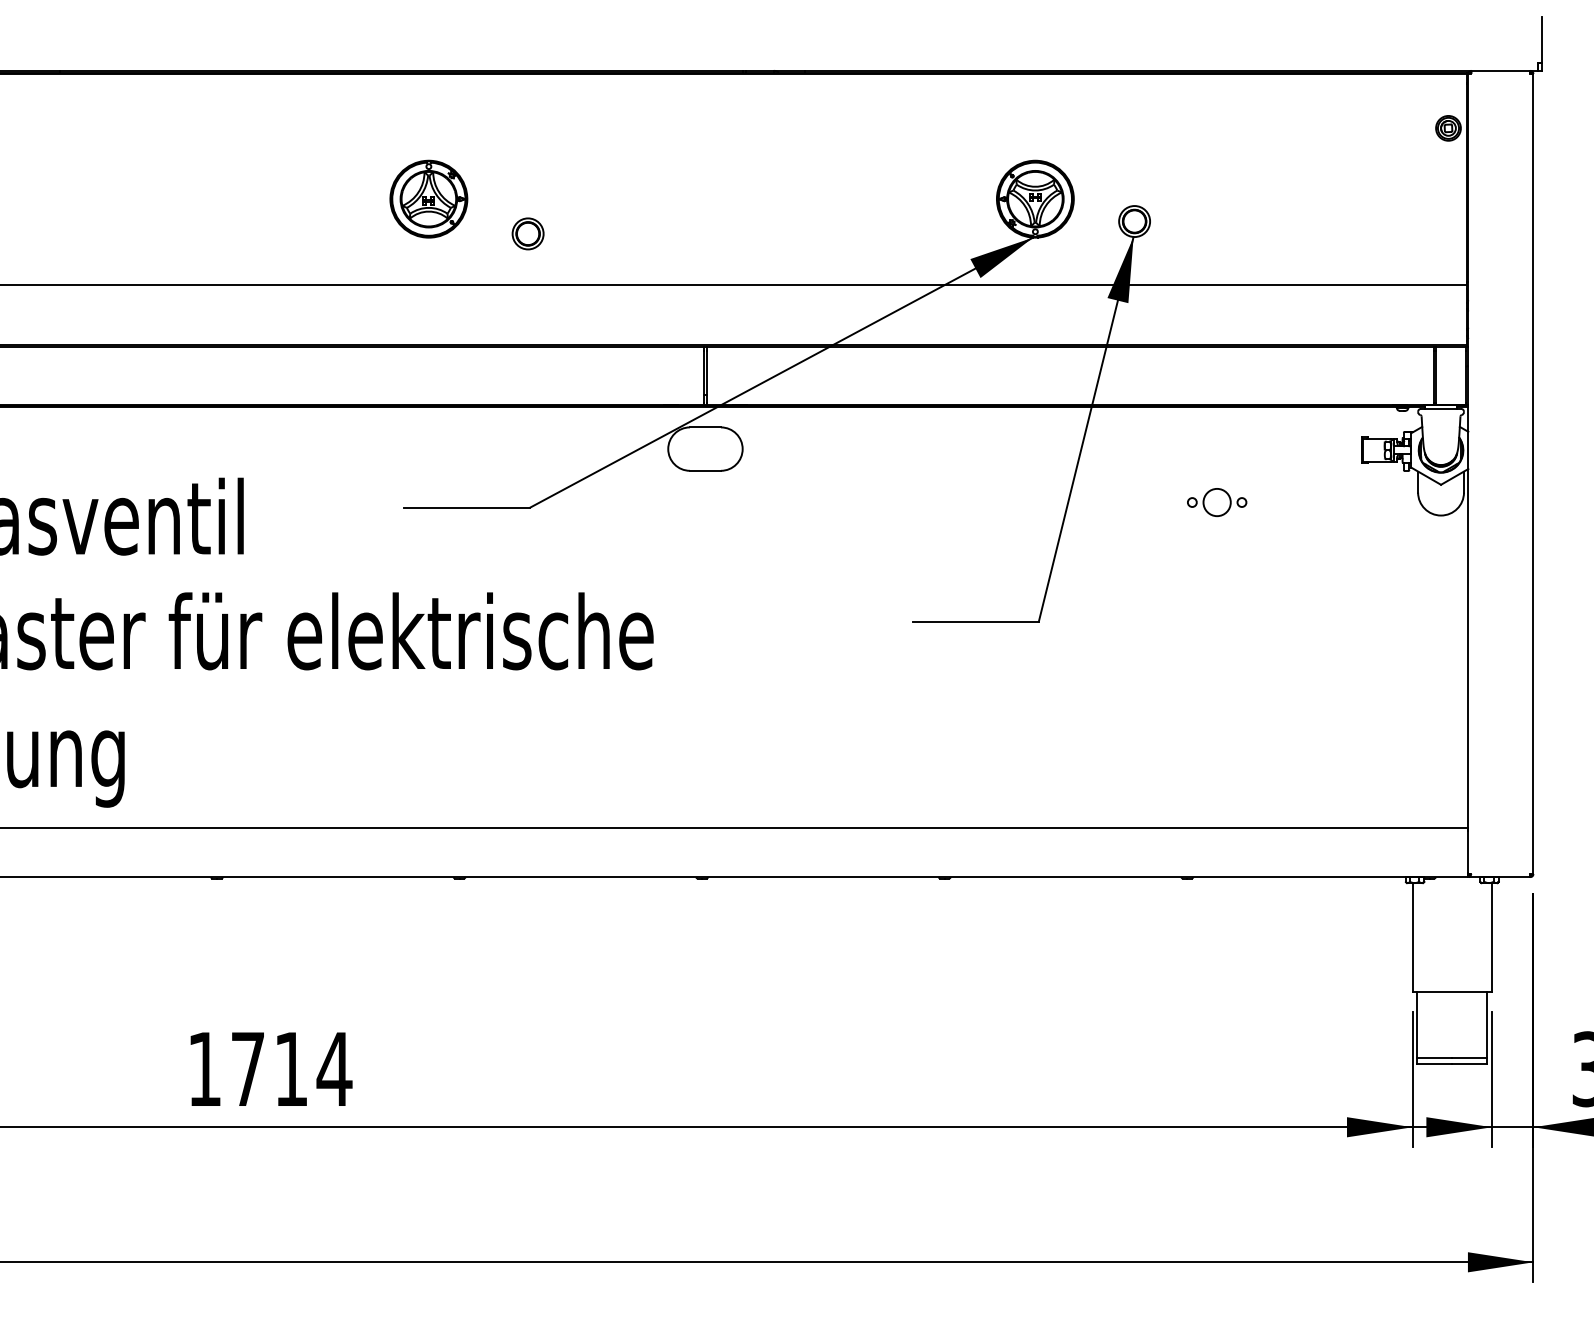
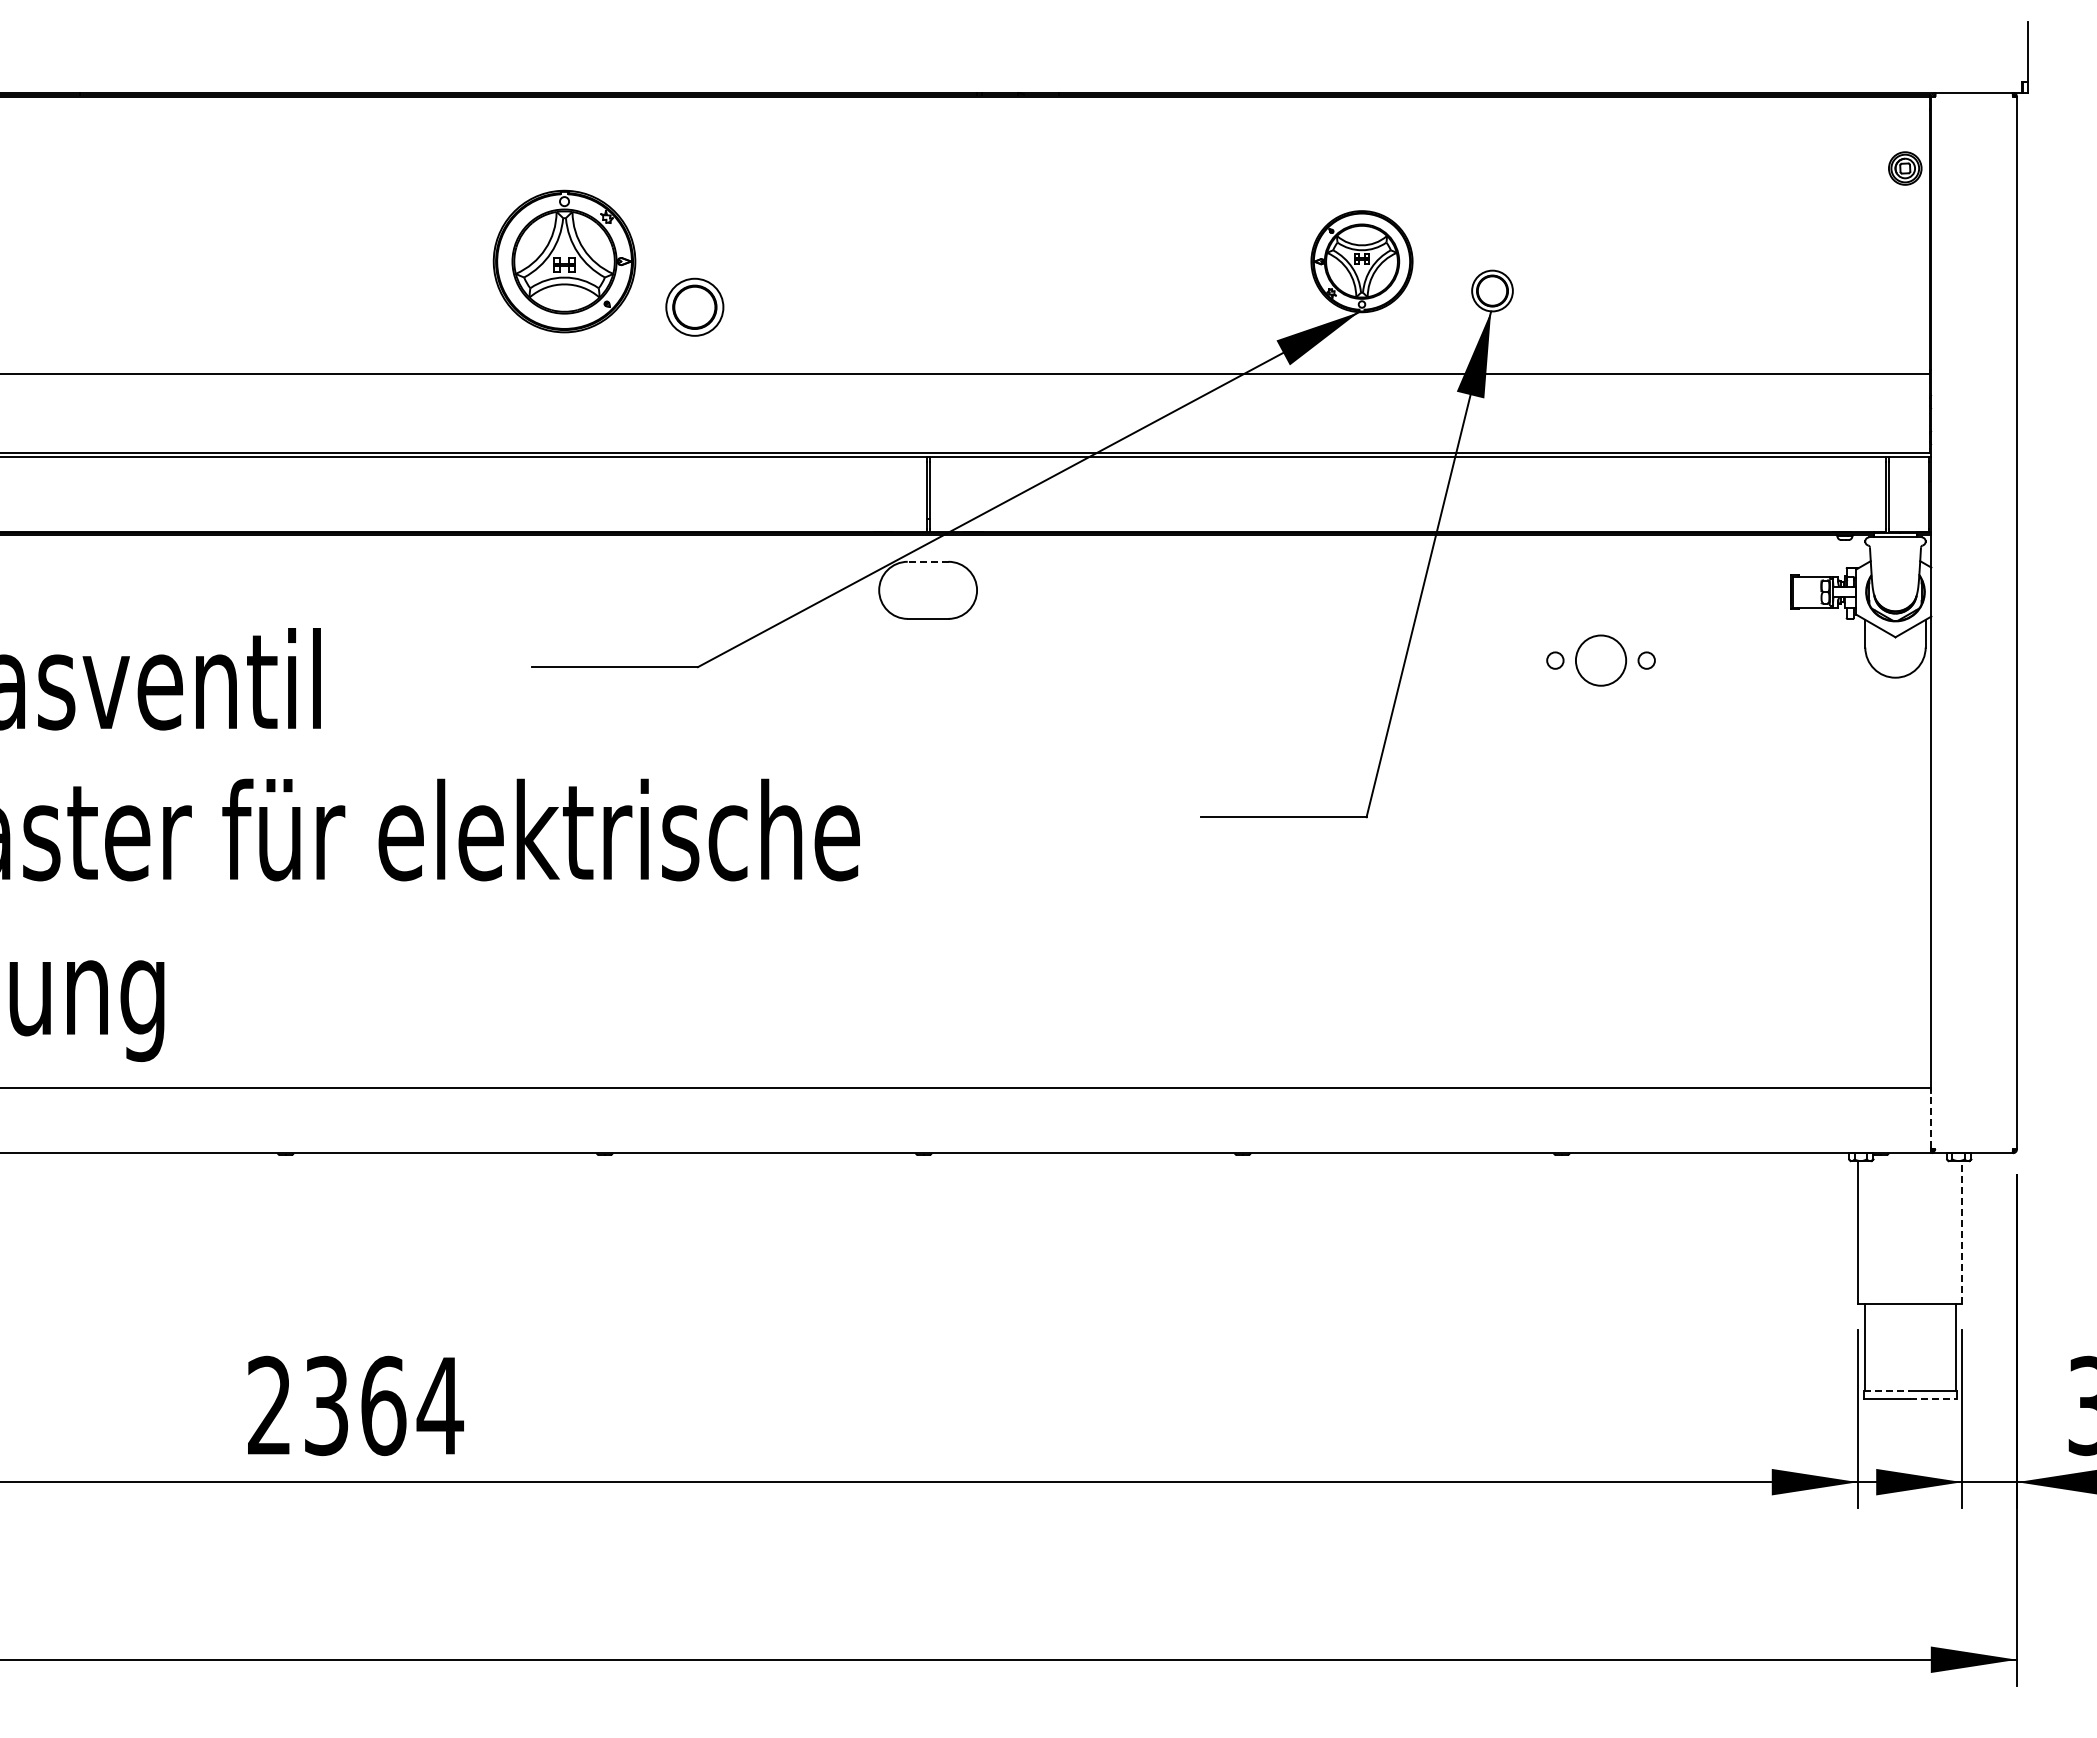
part: (428, 199) -> (563, 261), size x1.4
part: (527, 234) -> (694, 307), size x1.4
line: (704, 427) -> (927, 561), solid -> dashed
part: (1216, 502) -> (1600, 660), size x1.4
line: (1468, 852) -> (1931, 1120), solid -> dashed
line: (1492, 937) -> (1962, 1232), solid -> dashed
line: (1434, 1057) -> (1887, 1390), solid -> dashed
line: (1469, 1063) -> (1933, 1398), solid -> dashed
text: (248, 1068) -> (327, 1405), 1714 -> 2364

